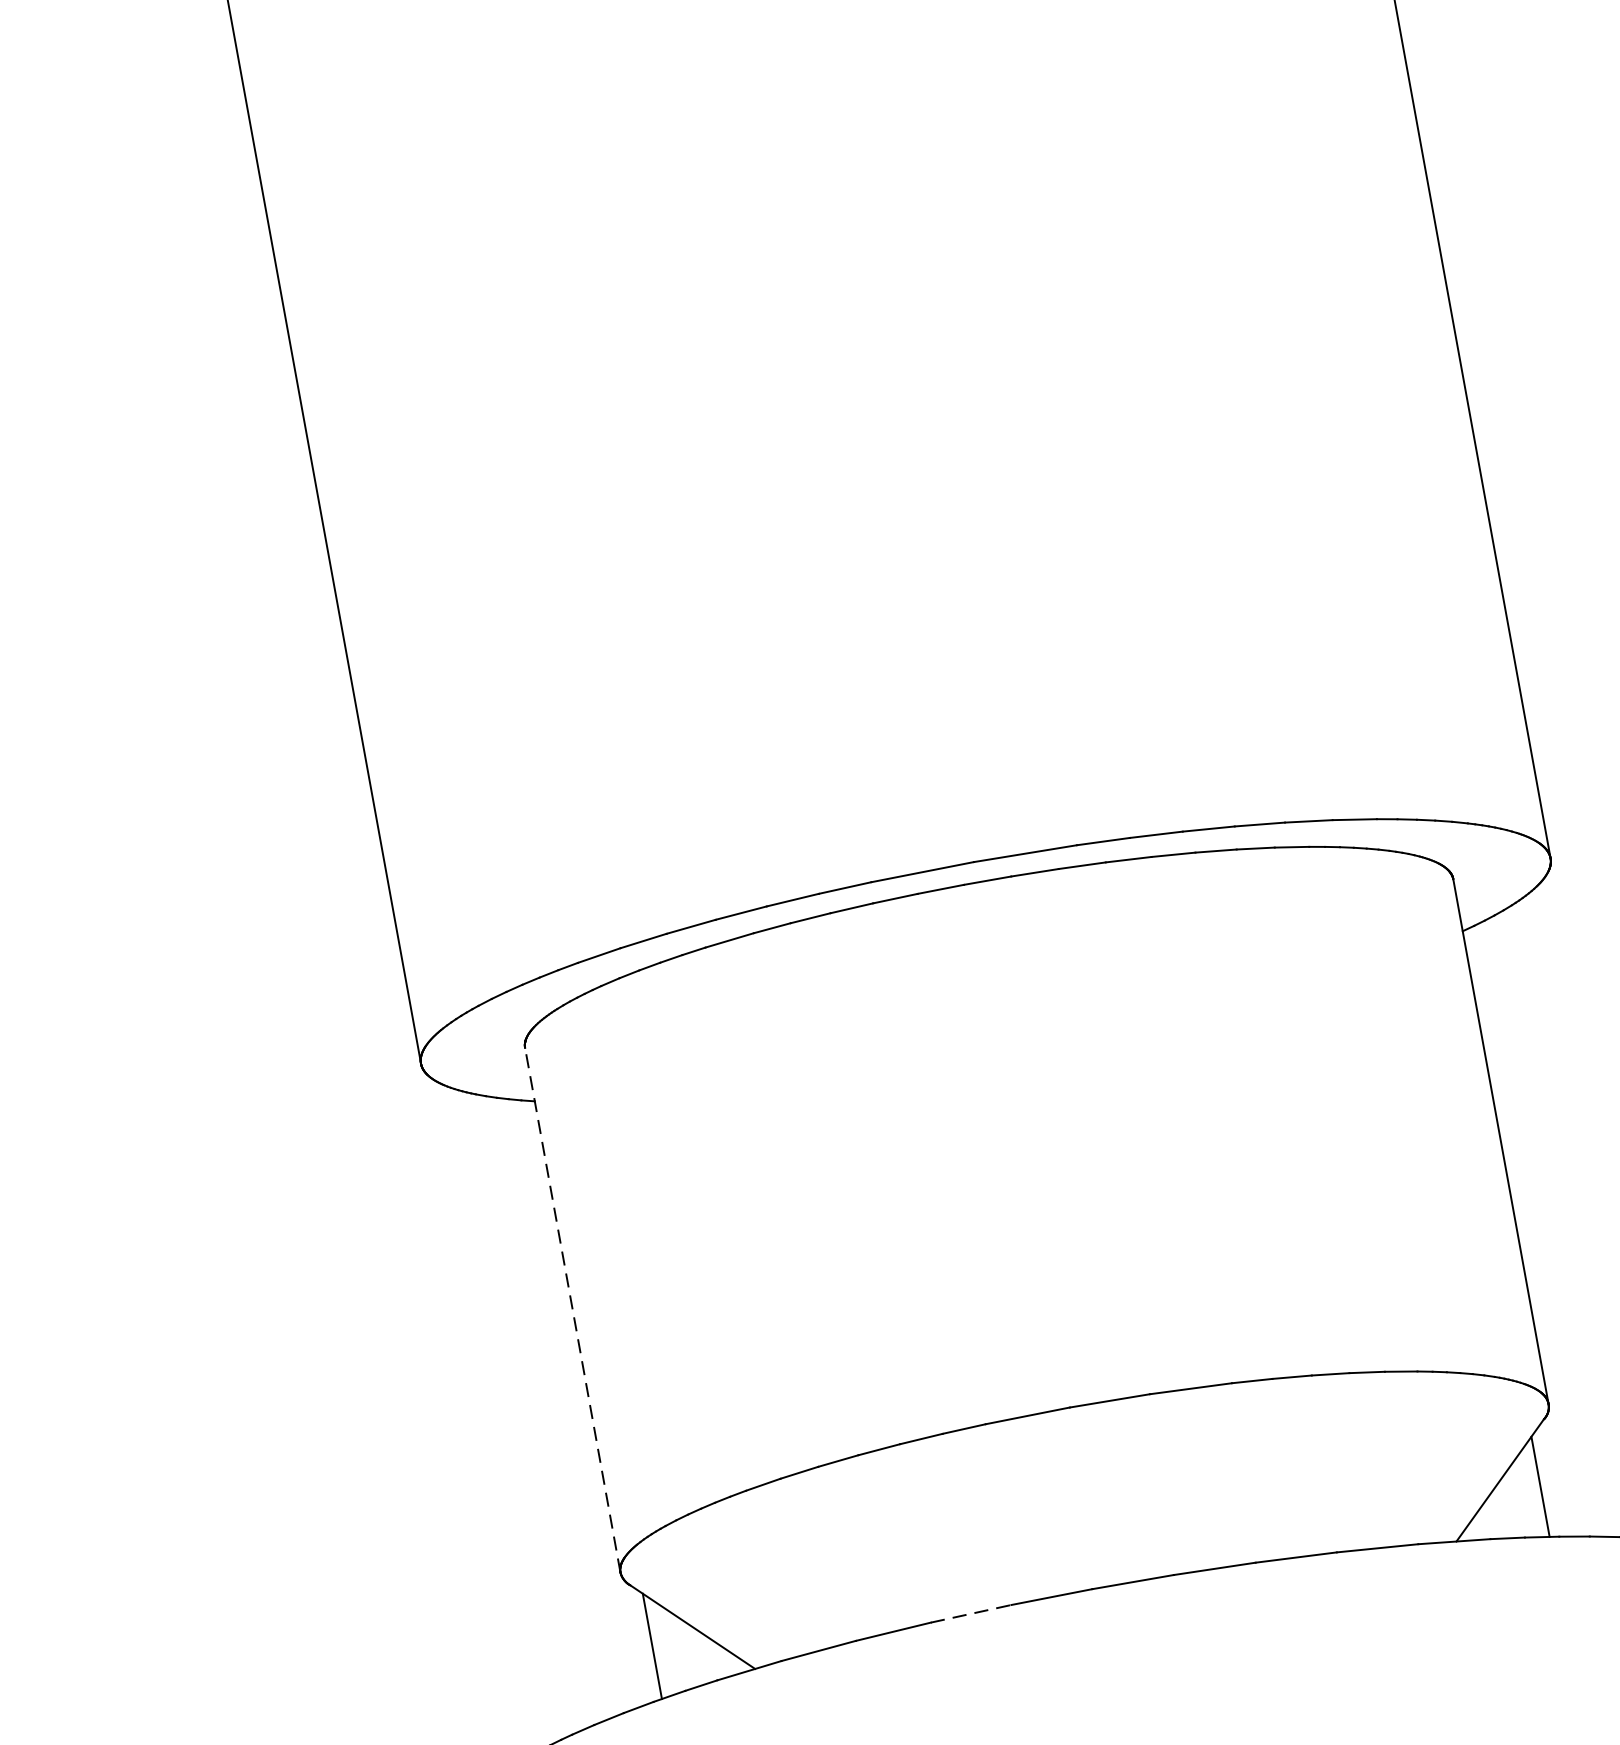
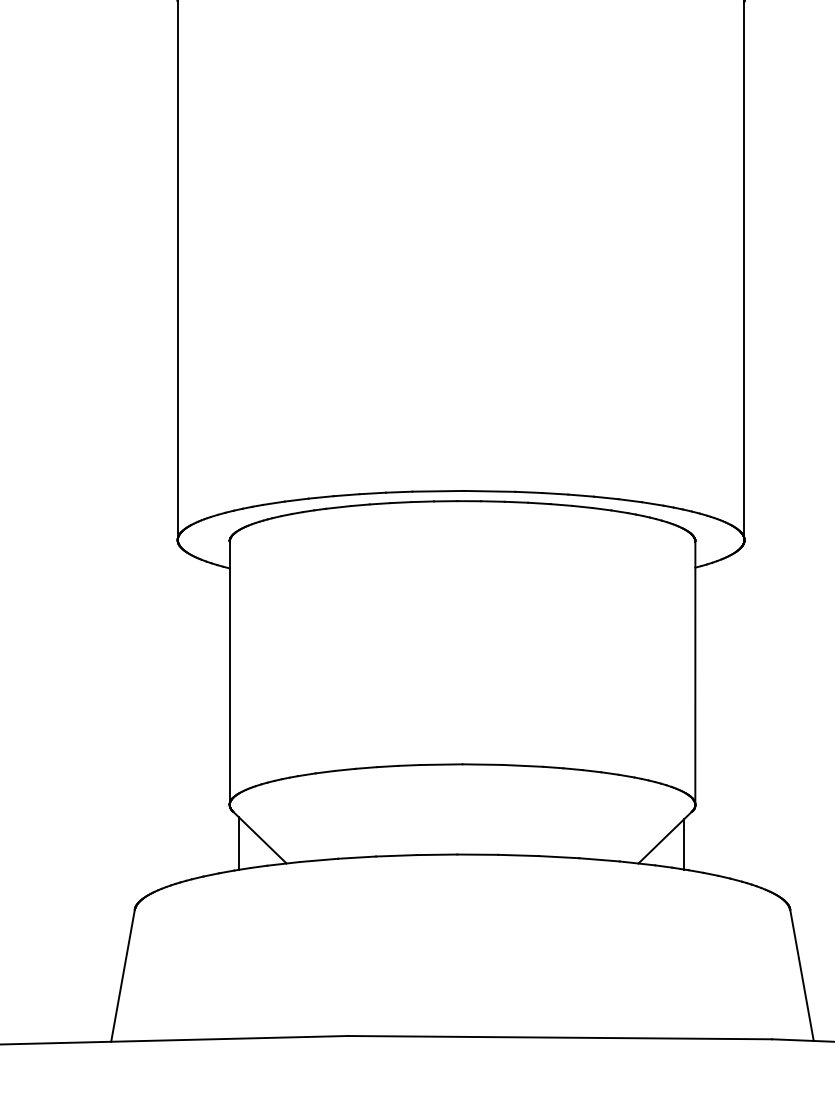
line: (572, 1310) -> (229, 673), dashed -> solid
line: (971, 1613) -> (396, 855), dashed -> solid

